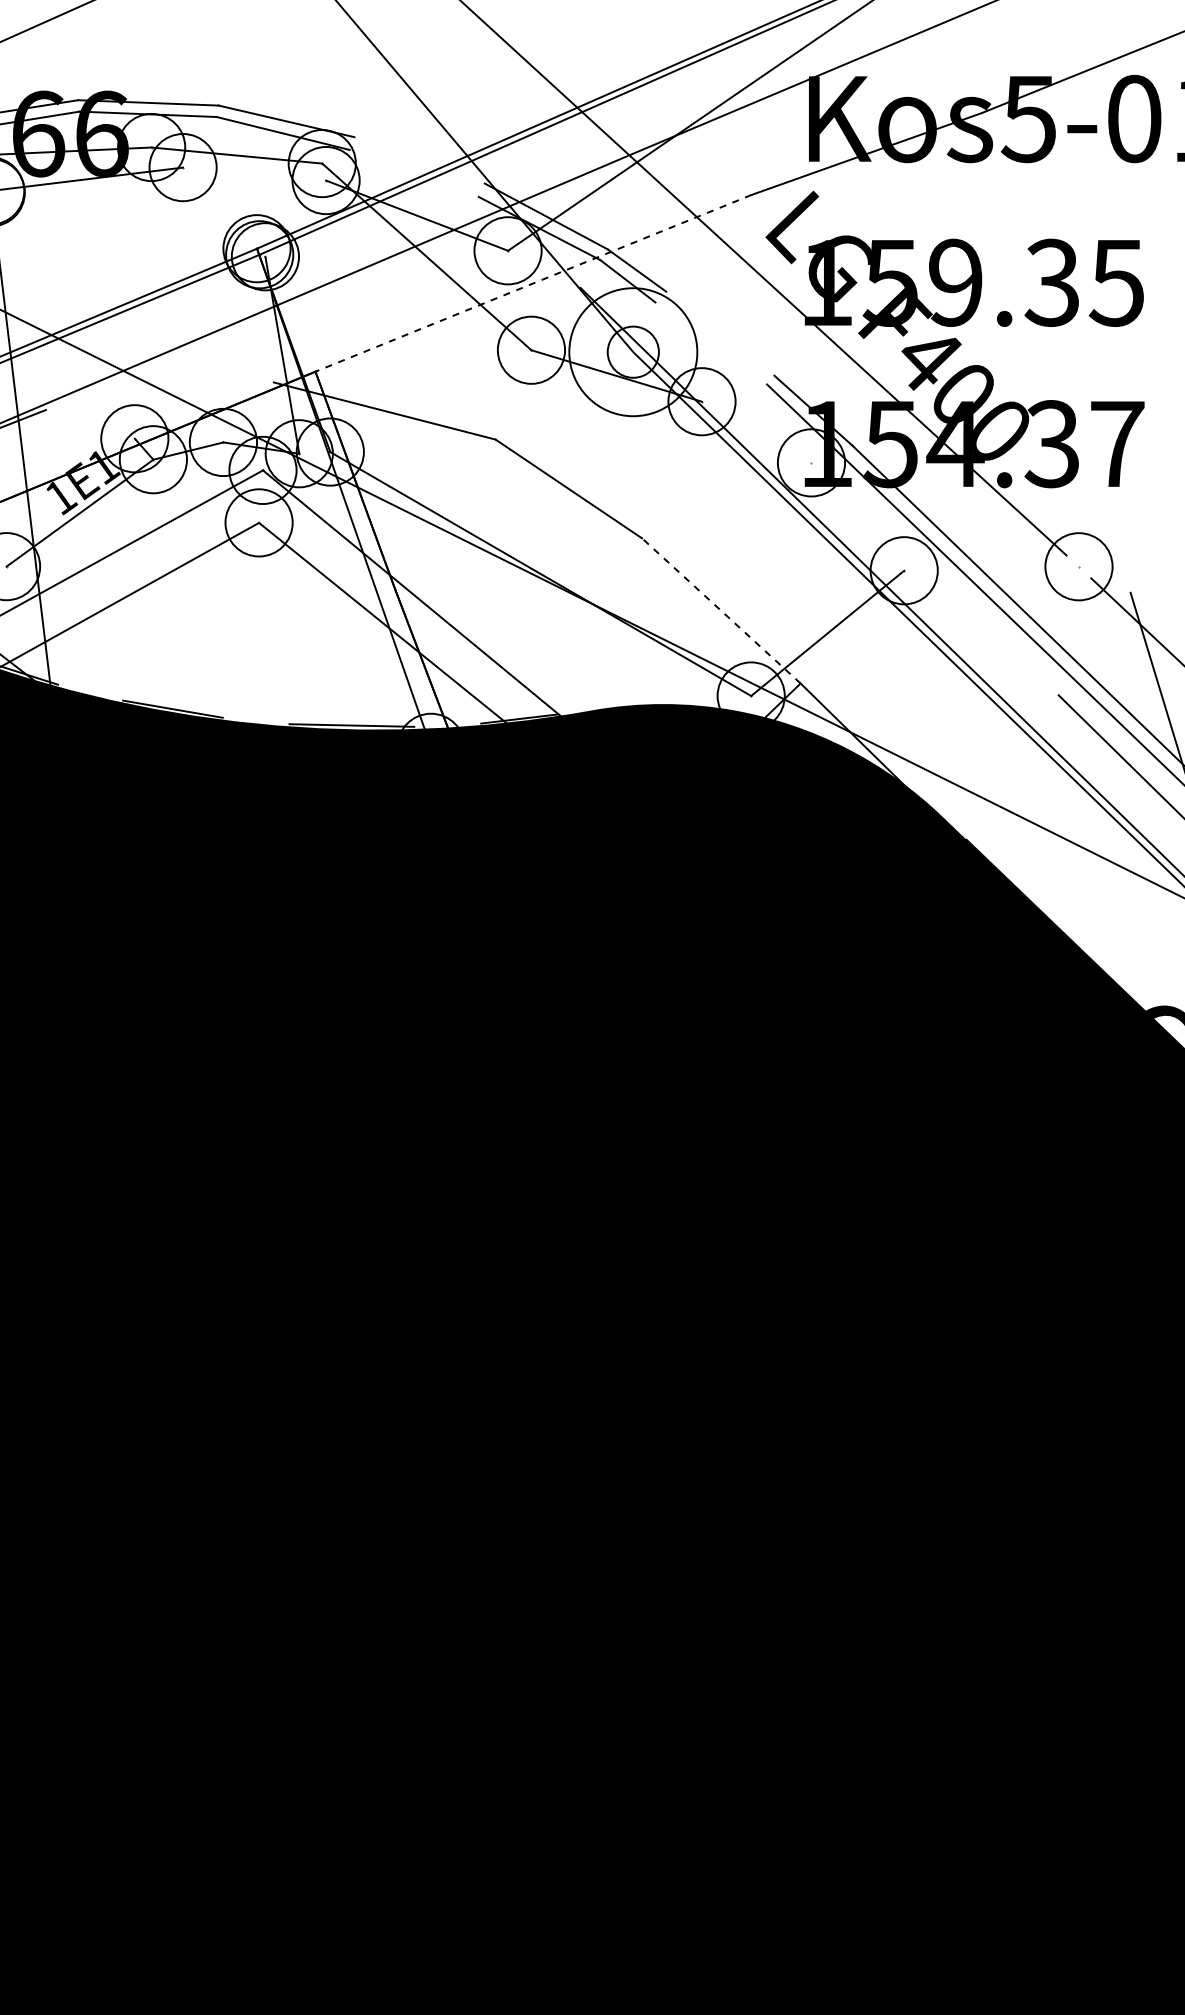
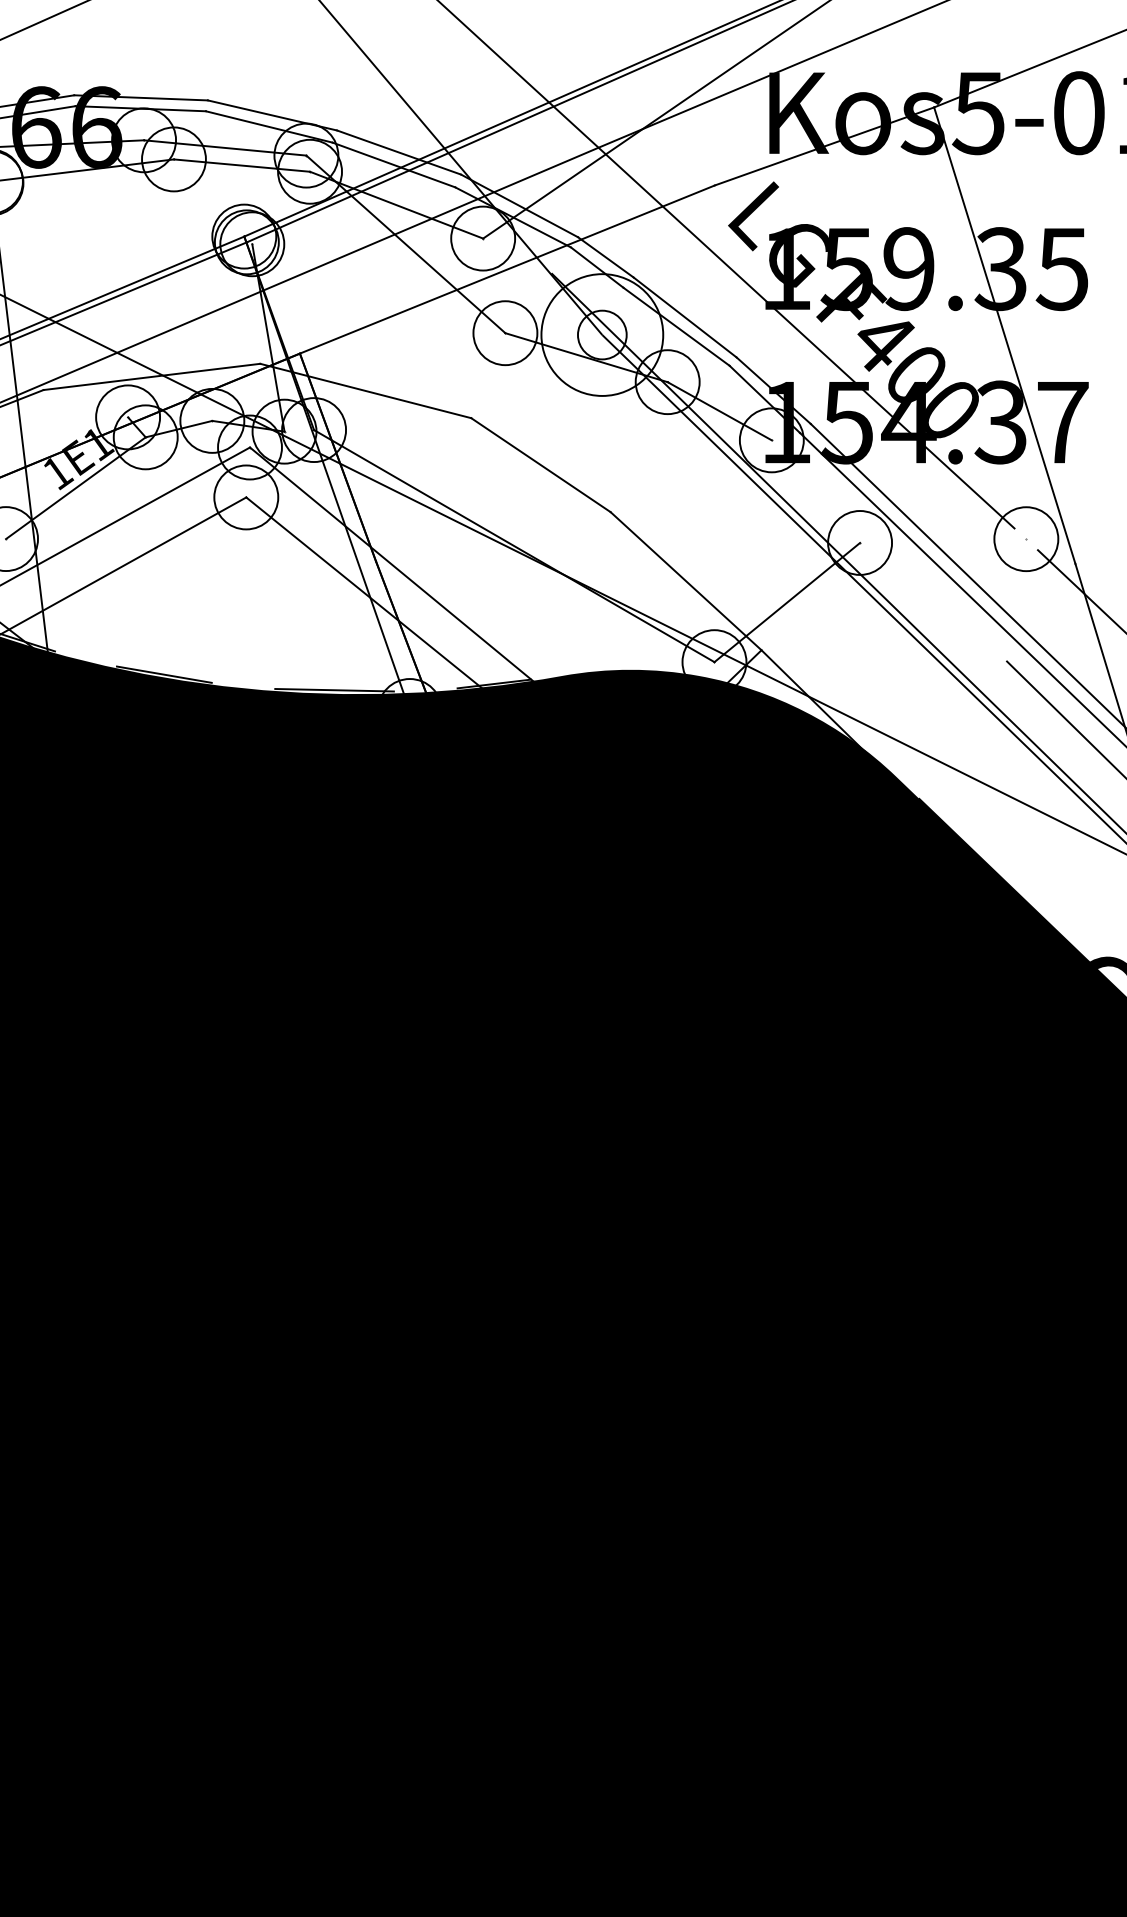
line: (419, 160) -> (398, 152), added
line: (413, 172) -> (393, 164), added
line: (254, 173) -> (241, 165), added
line: (533, 283) -> (507, 269), dashed -> solid
line: (720, 333) -> (685, 317), added
line: (711, 343) -> (676, 326), added
line: (1056, 352) -> (1004, 335), added
line: (159, 396) -> (151, 377), added
line: (756, 431) -> (719, 410), added
line: (720, 610) -> (685, 580), dashed -> solid

